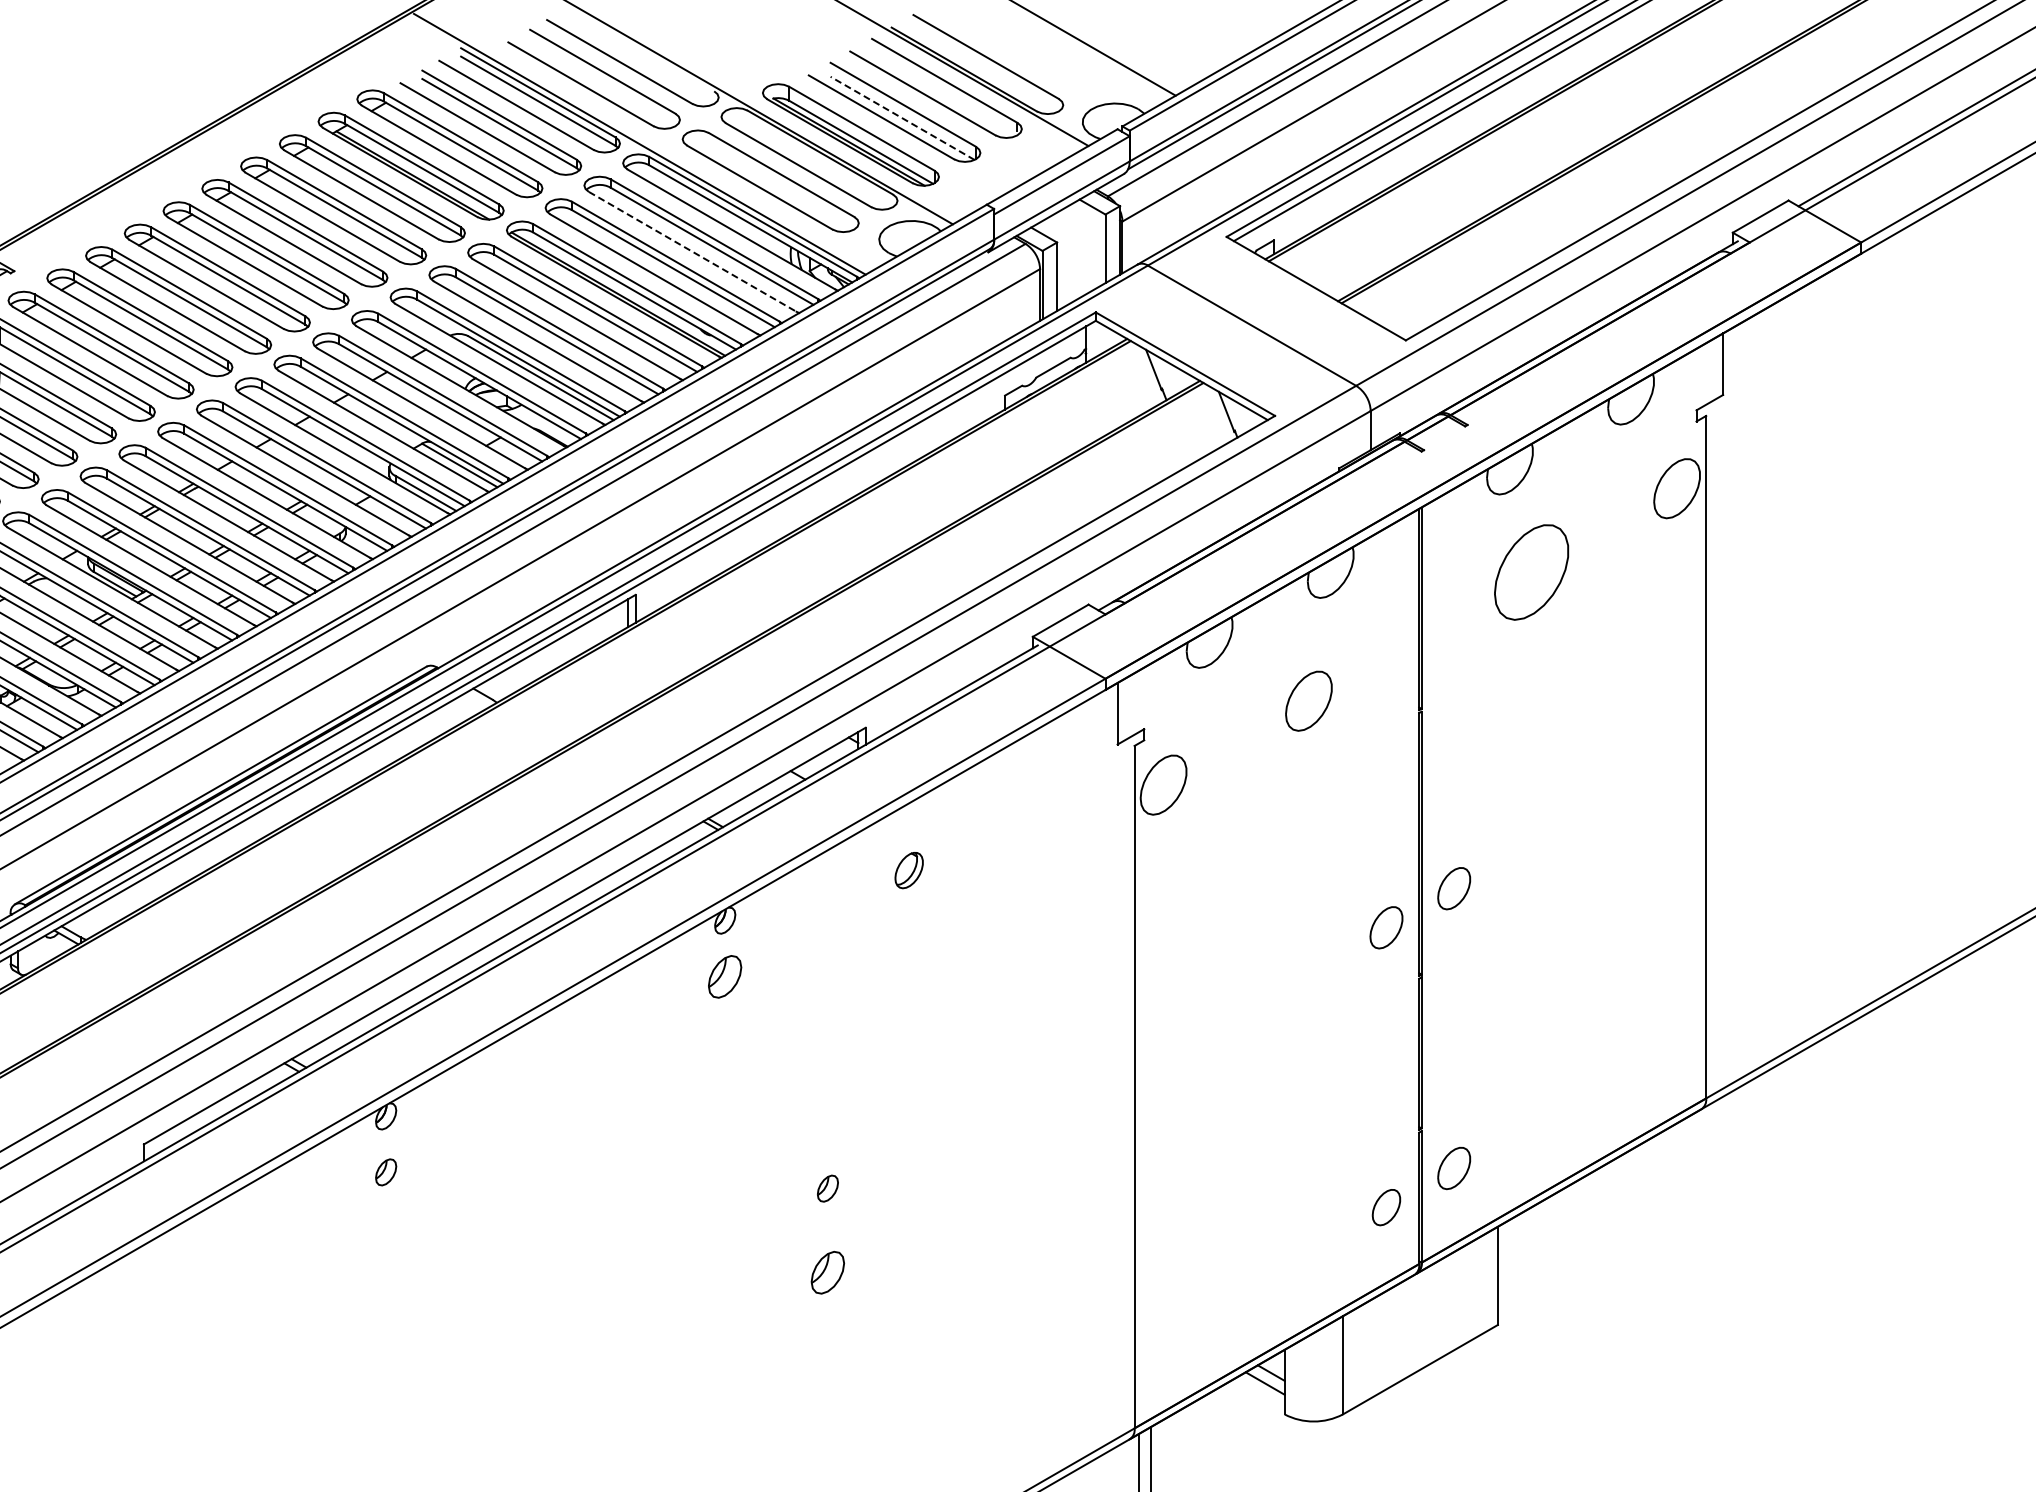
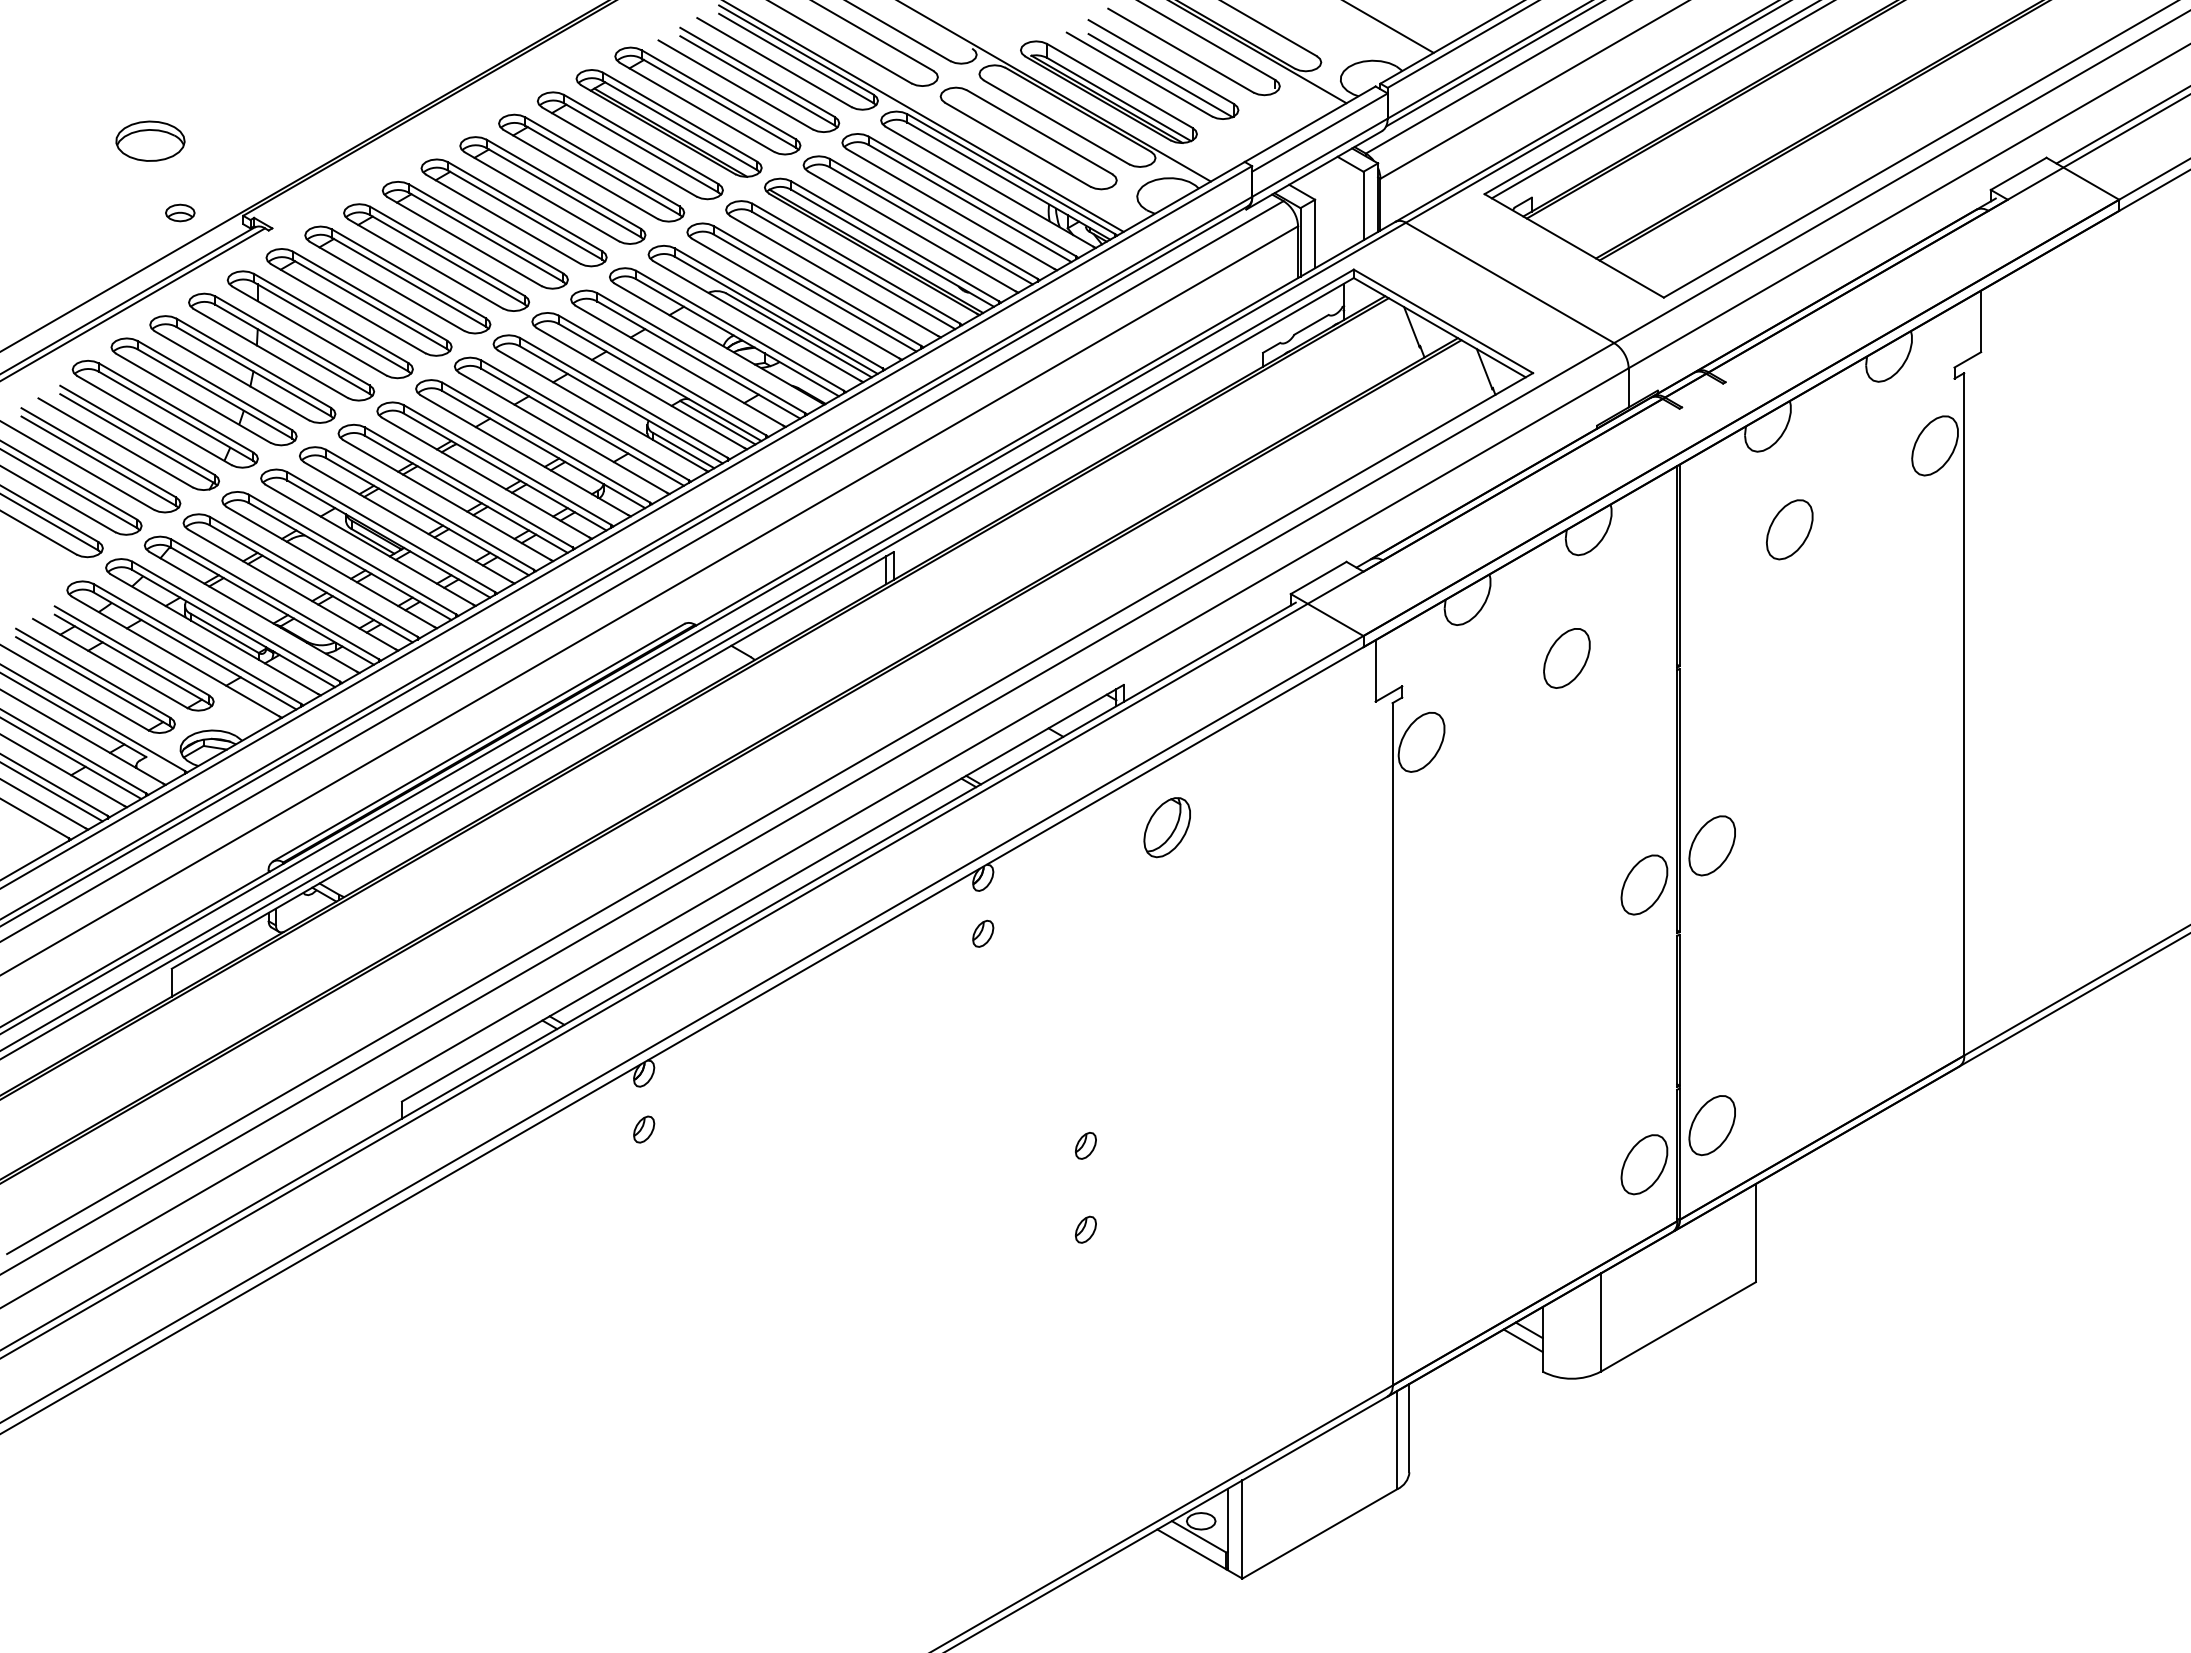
line: (902, 118) -> (1160, 75), dashed -> solid
line: (692, 252) -> (950, 209), dashed -> solid
part: (1531, 572) -> (1789, 529), size x0.62
part: (908, 870) -> (1166, 827), size x1.67
part: (1453, 888) -> (1711, 845), size x1.43
part: (1386, 927) -> (1644, 884), size x1.43
part: (725, 976) -> (983, 933), size x0.62
part: (1453, 1168) -> (1711, 1125), size x1.43
part: (1386, 1207) -> (1644, 1164), size x1.67
part: (827, 1272) -> (1085, 1229), size x0.62

